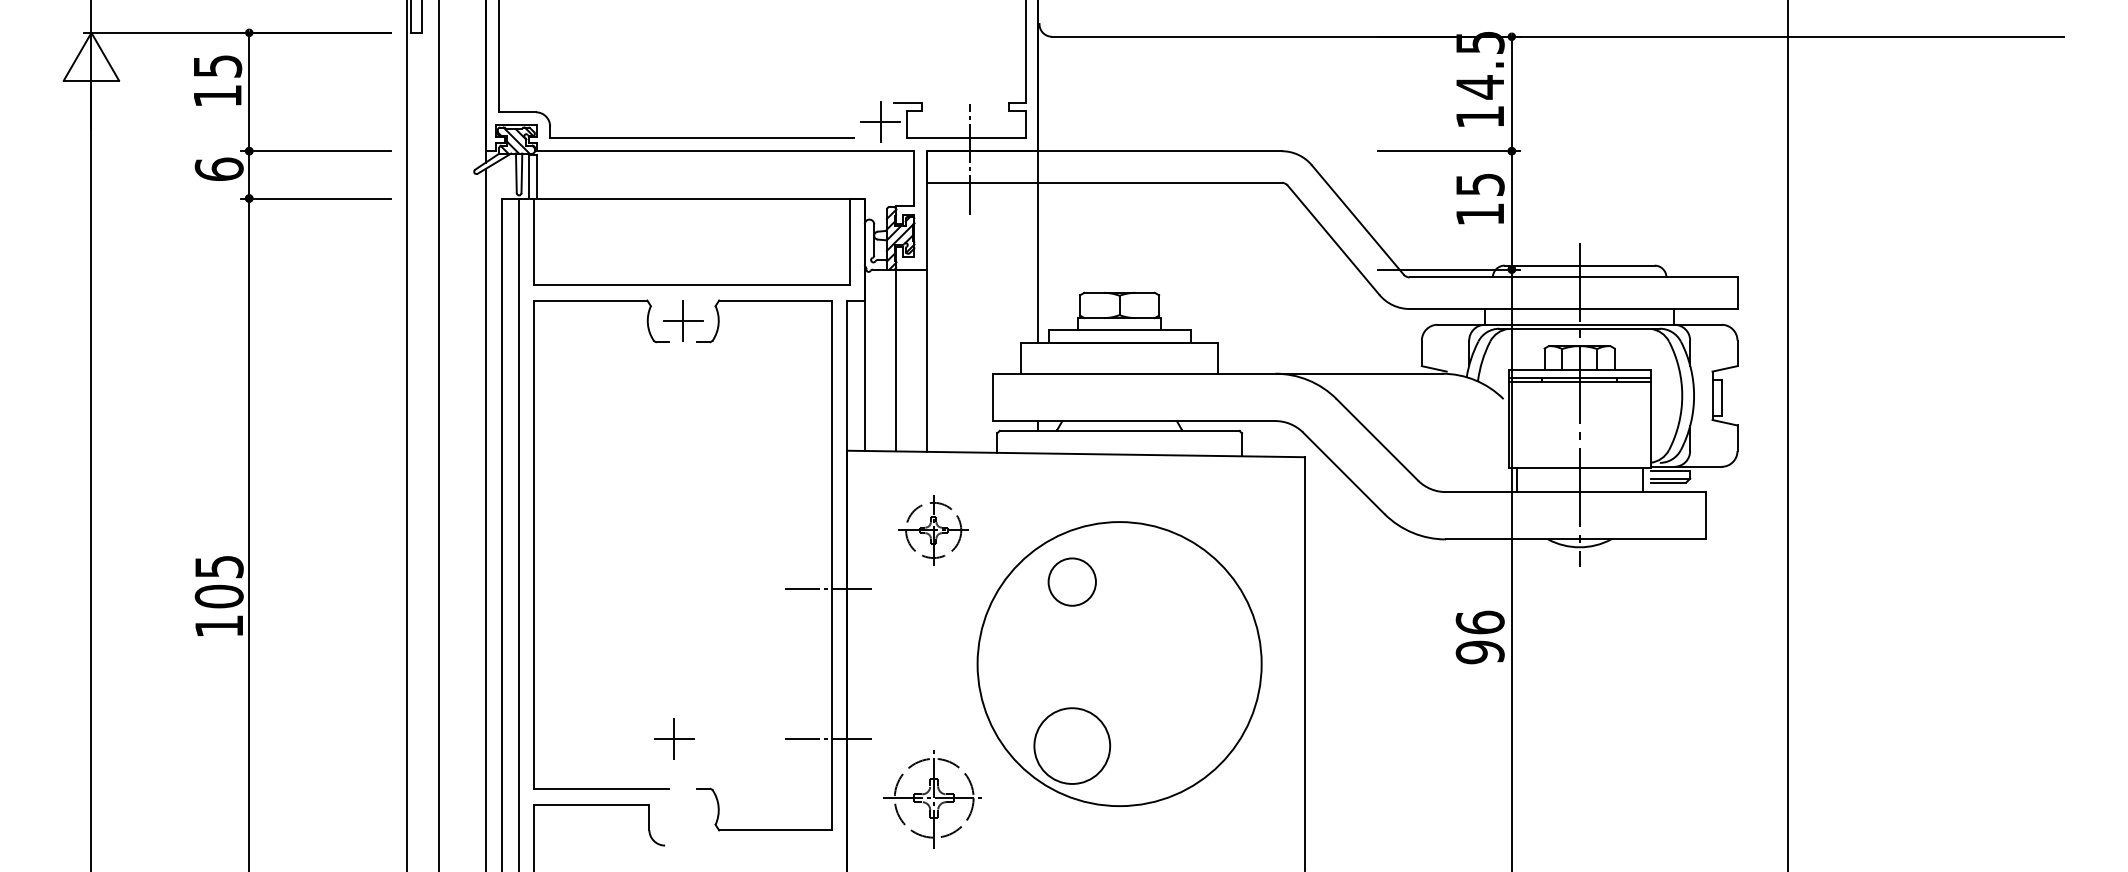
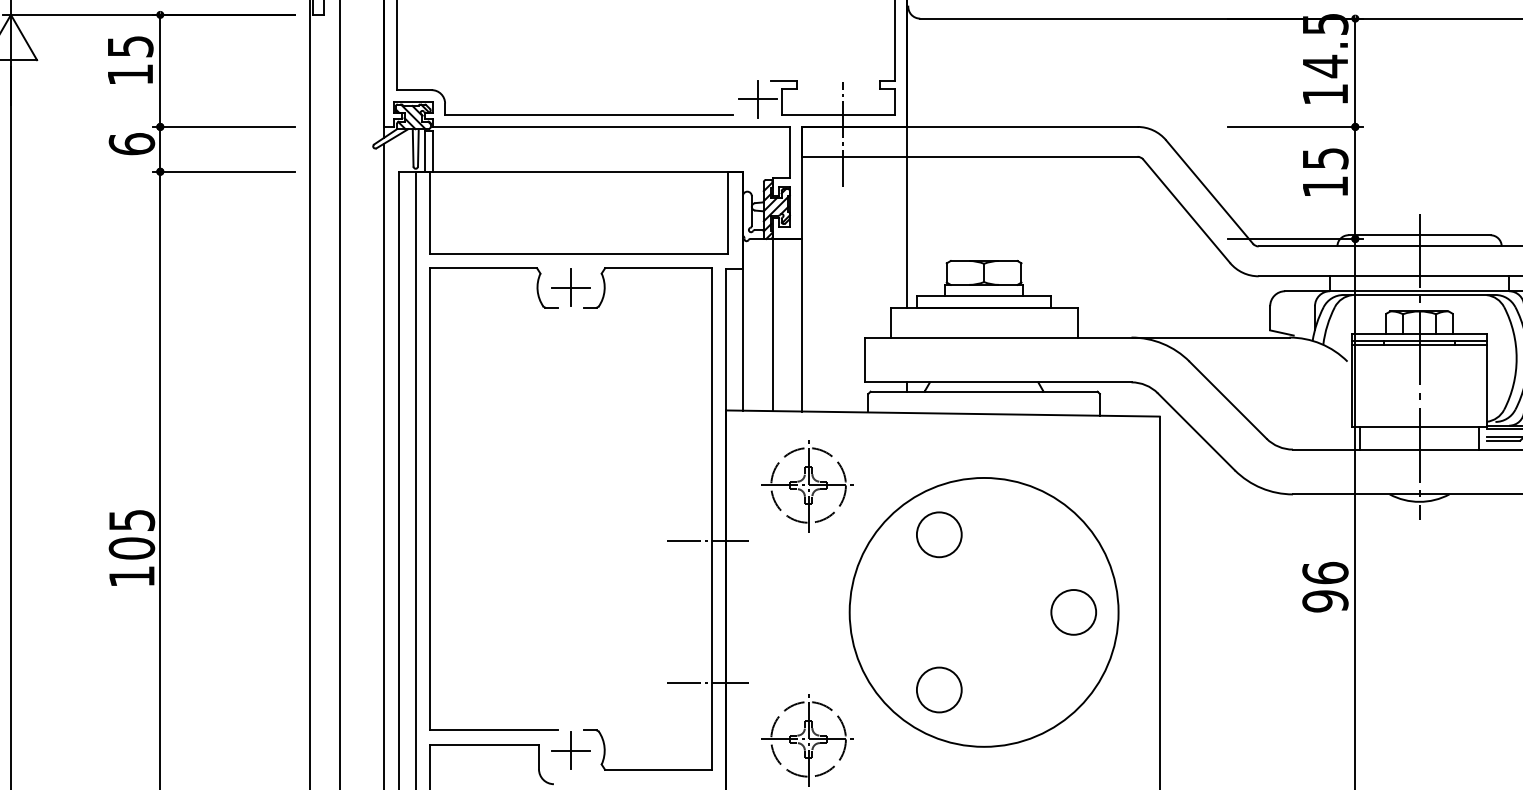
part: (932, 531) -> (807, 486), size x1.43
circle: (1213, 663) -> (1072, 611), added
part: (674, 738) -> (571, 750), moved
circle: (1071, 745) -> (938, 689), size x0.62

